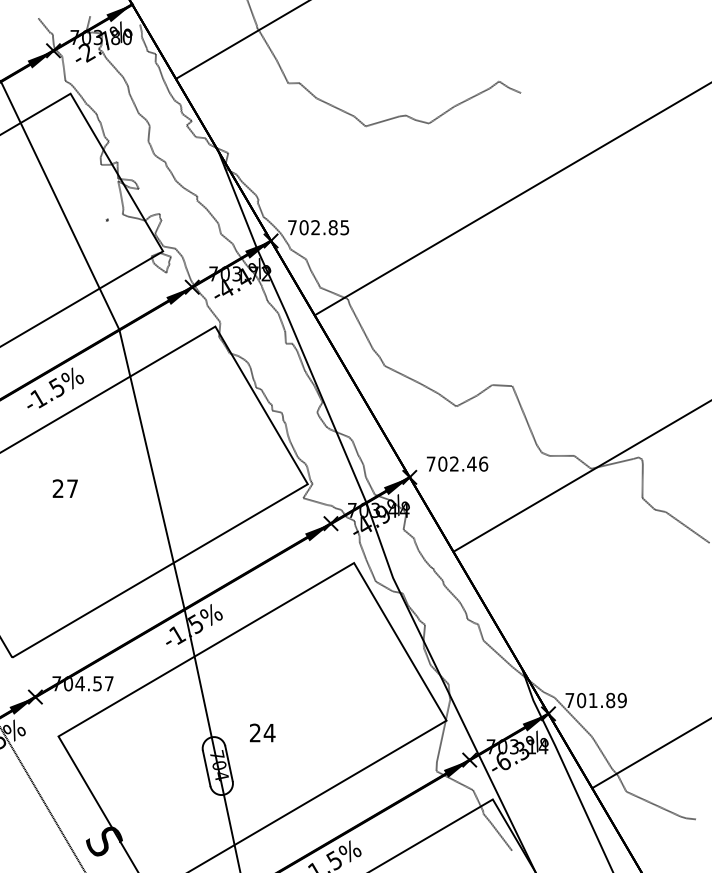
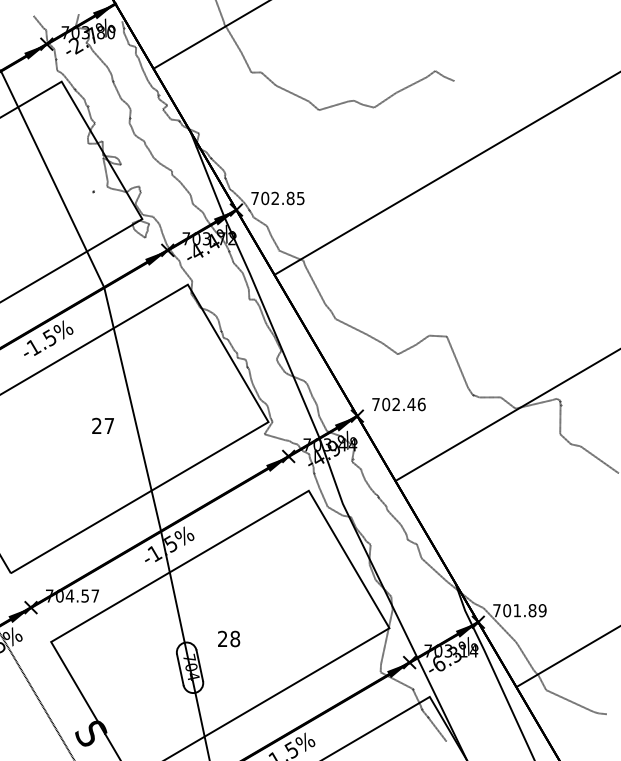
text: (64, 488) -> (102, 425), moved
text: (269, 732) -> (235, 638), 24 -> 28

